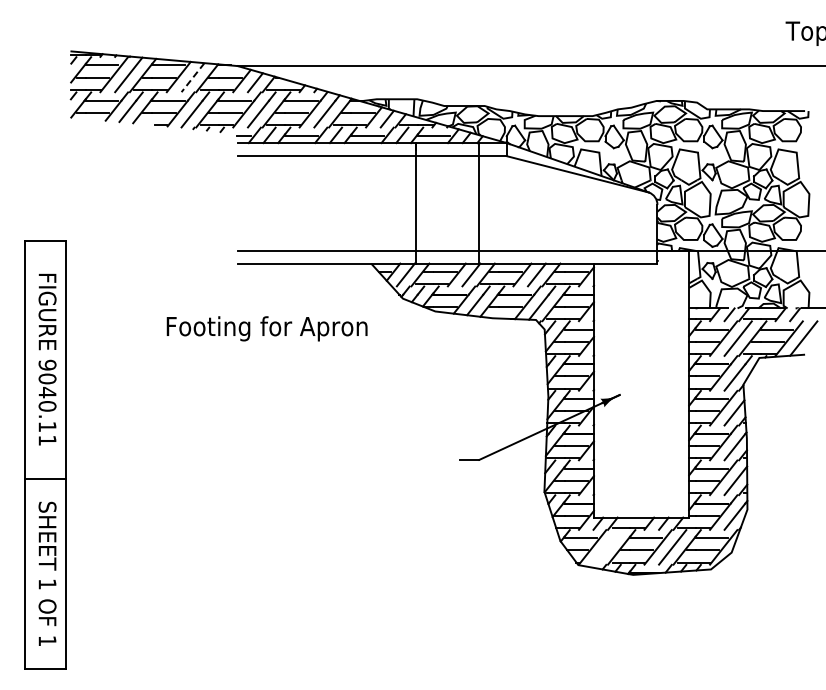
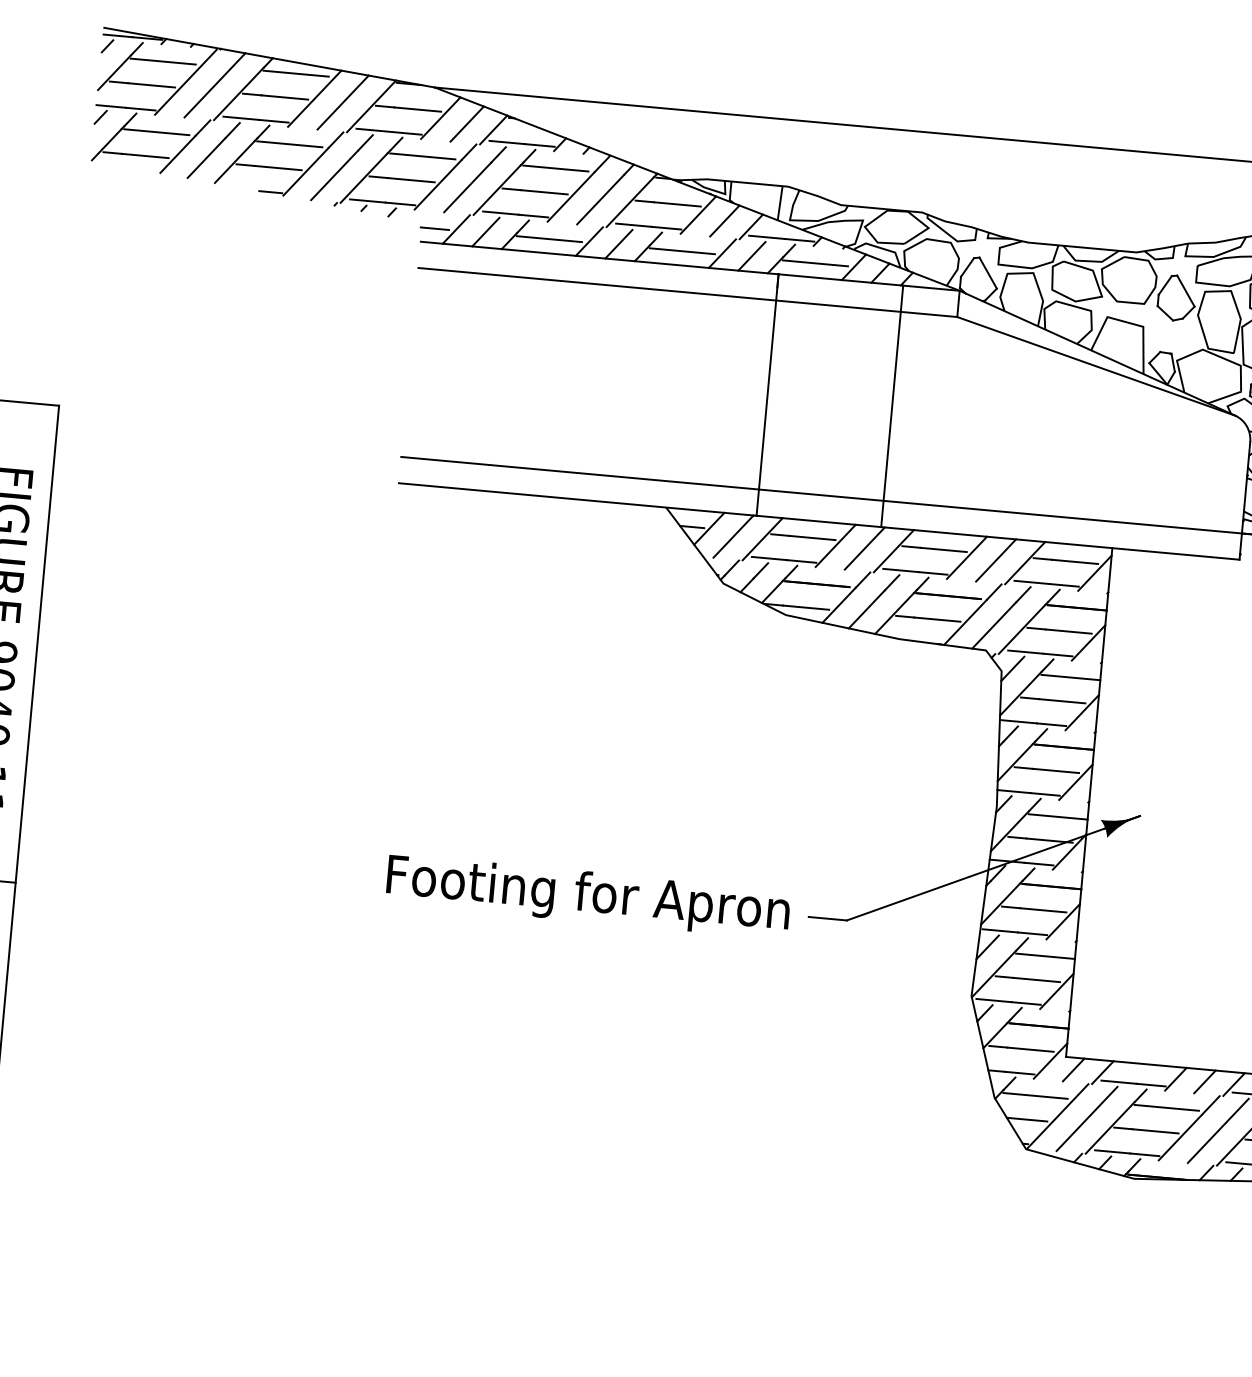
line: (192, 78) -> (341, 104), dashed -> solid
text: (266, 328) -> (586, 895), moved
line: (606, 547) -> (1085, 1119), added

